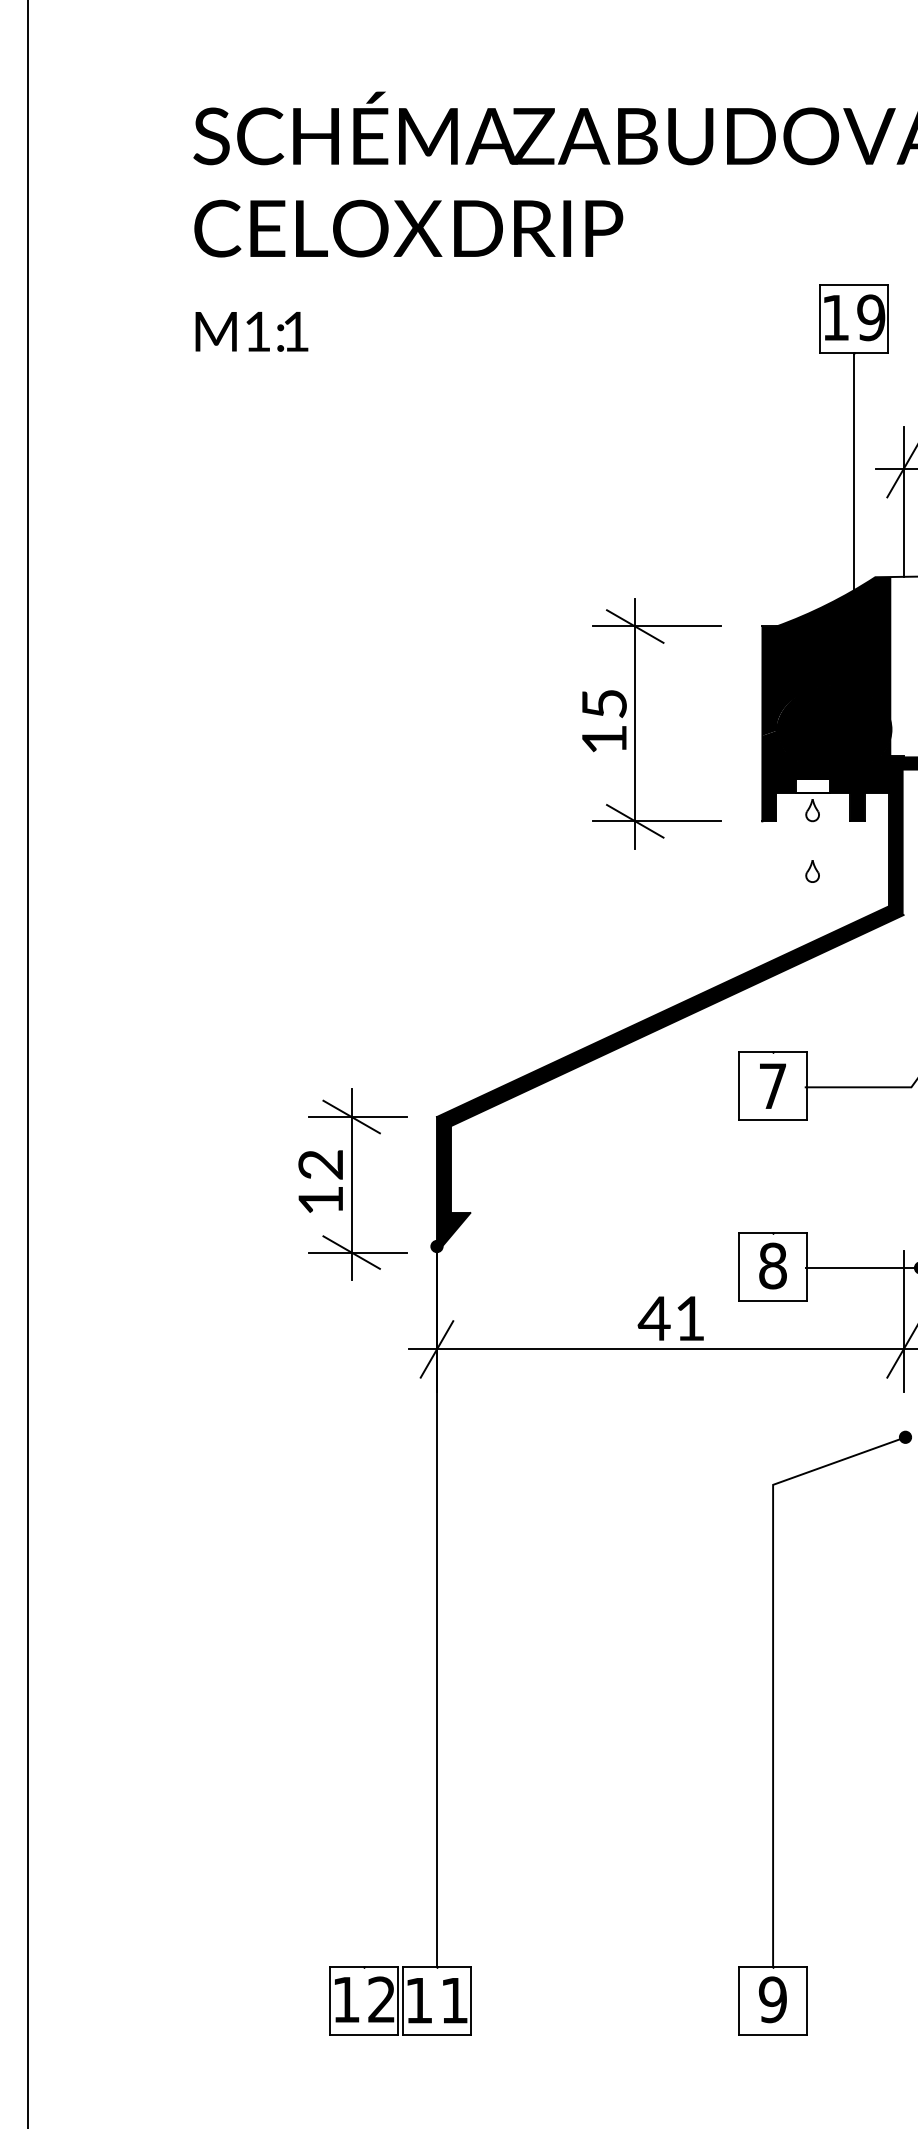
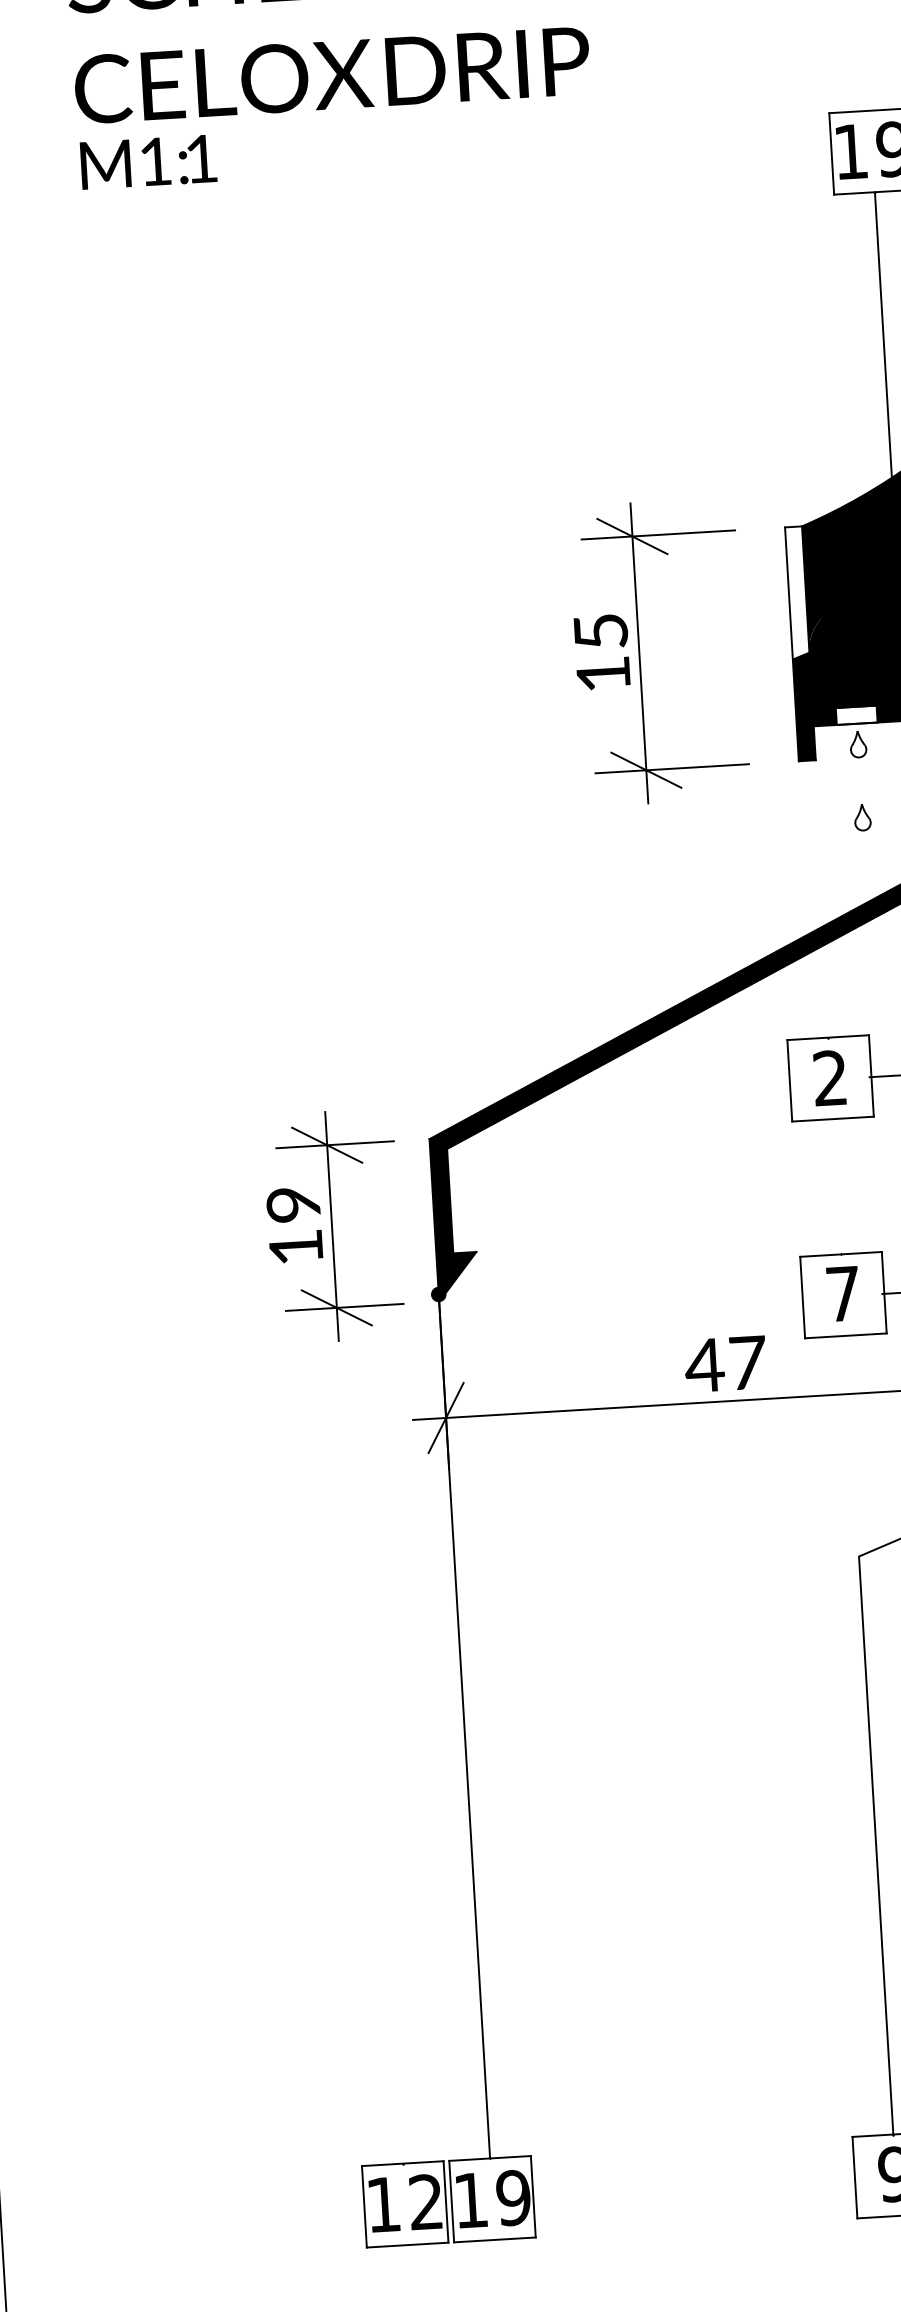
text: (251, 331) -> (148, 161), moved
fill: (769, 680) -> (797, 591), removed
text: (772, 1085) -> (829, 1077), 7 -> 2
text: (320, 1164) -> (293, 1204), 12 -> 19
text: (772, 1265) -> (842, 1293), 8 -> 7
text: (690, 1318) -> (748, 1362), 41 -> 47
text: (454, 2000) -> (513, 2197), 11 -> 19

